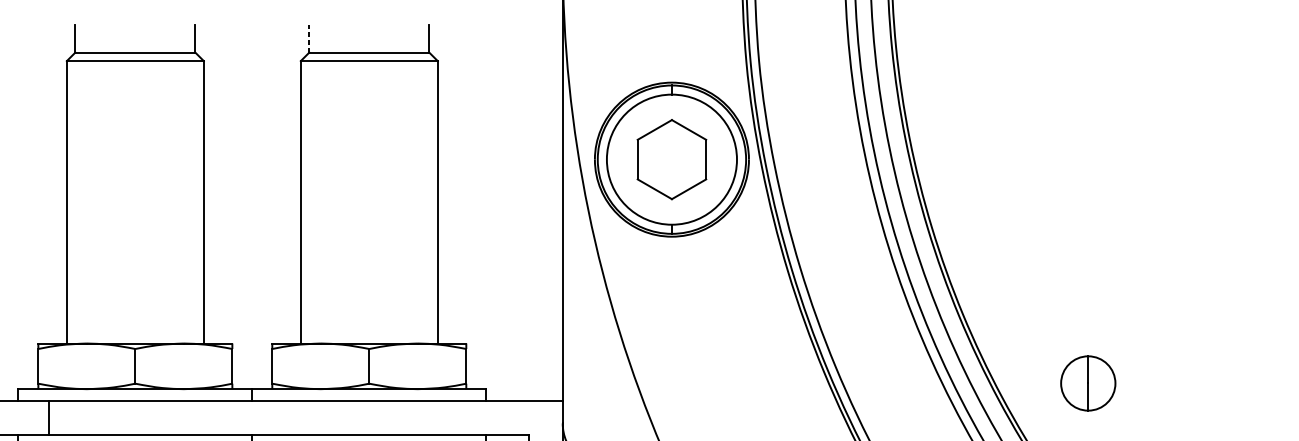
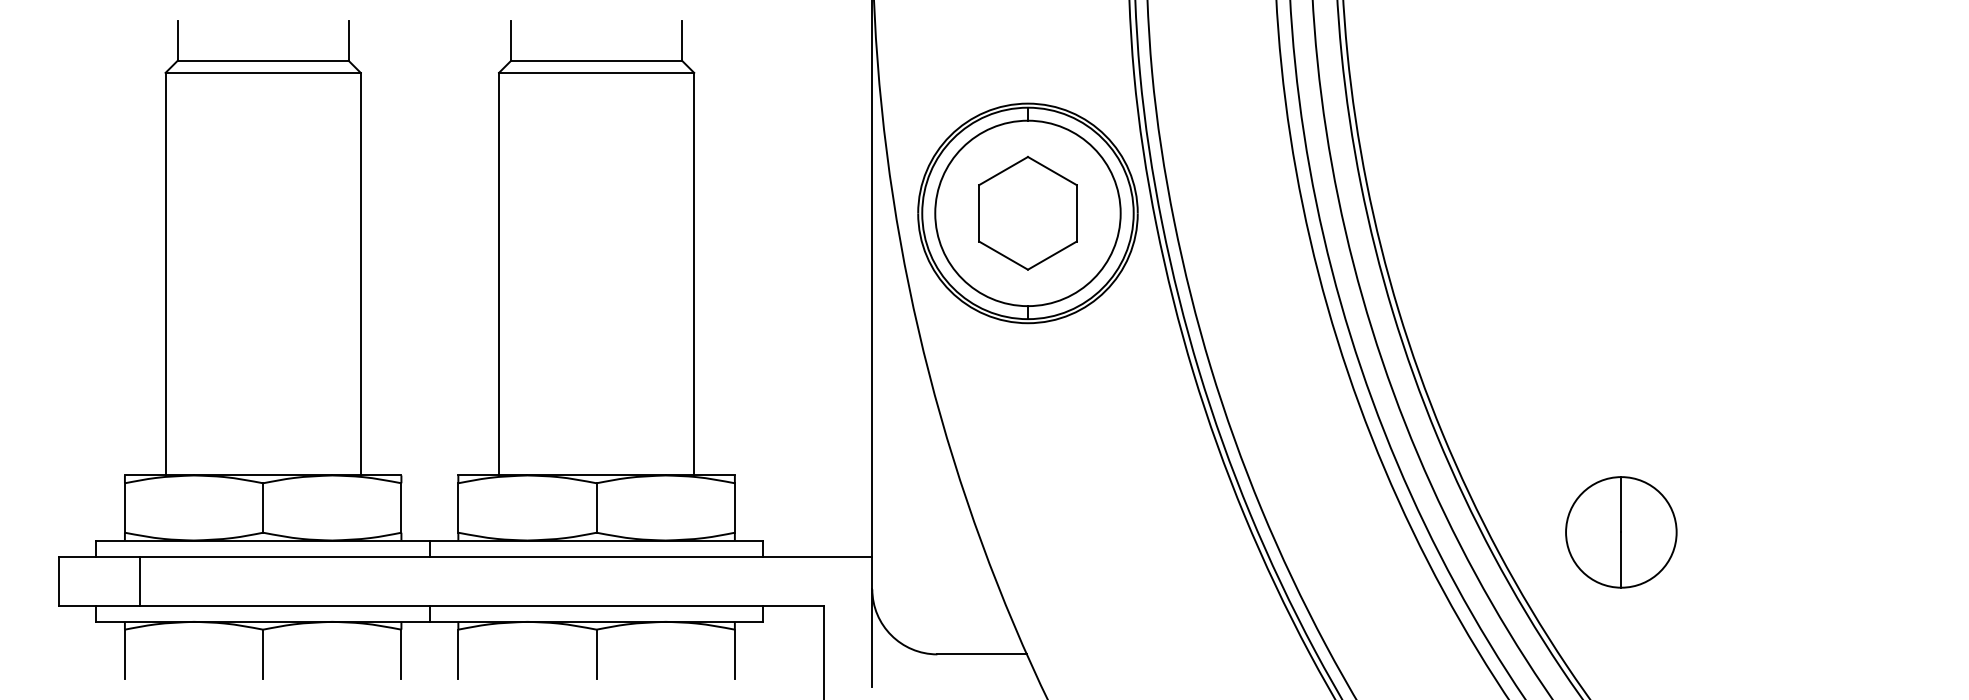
line: (309, 38) -> (511, 40), dashed -> solid
part: (1088, 383) -> (1621, 532), size x1.43

